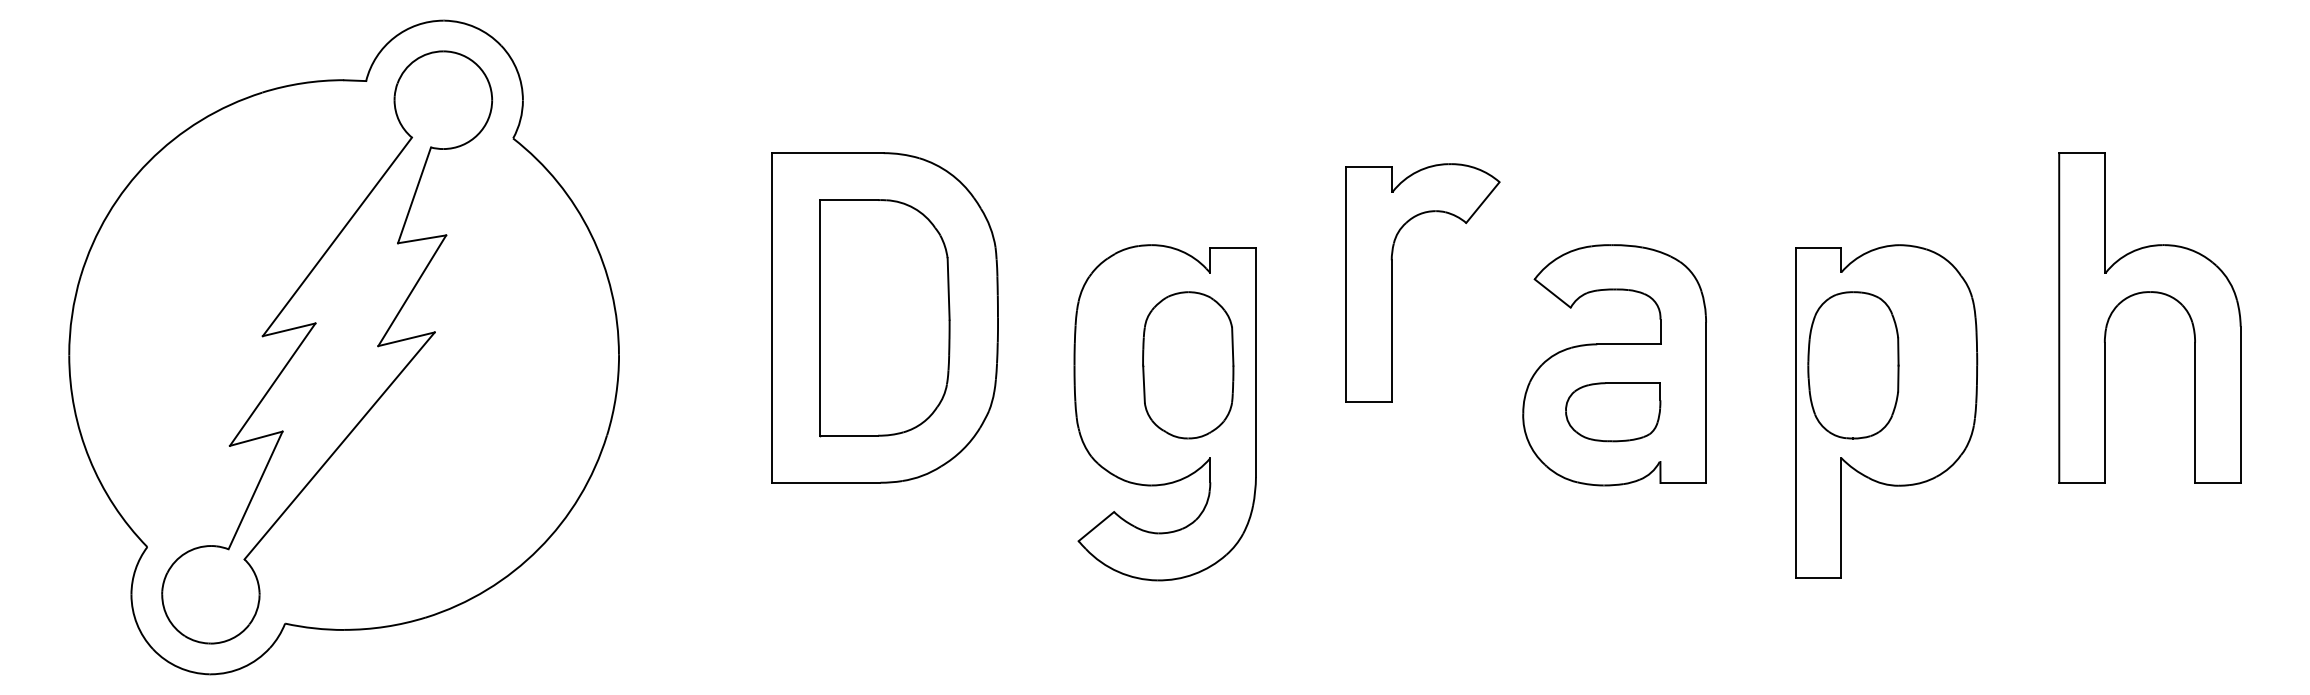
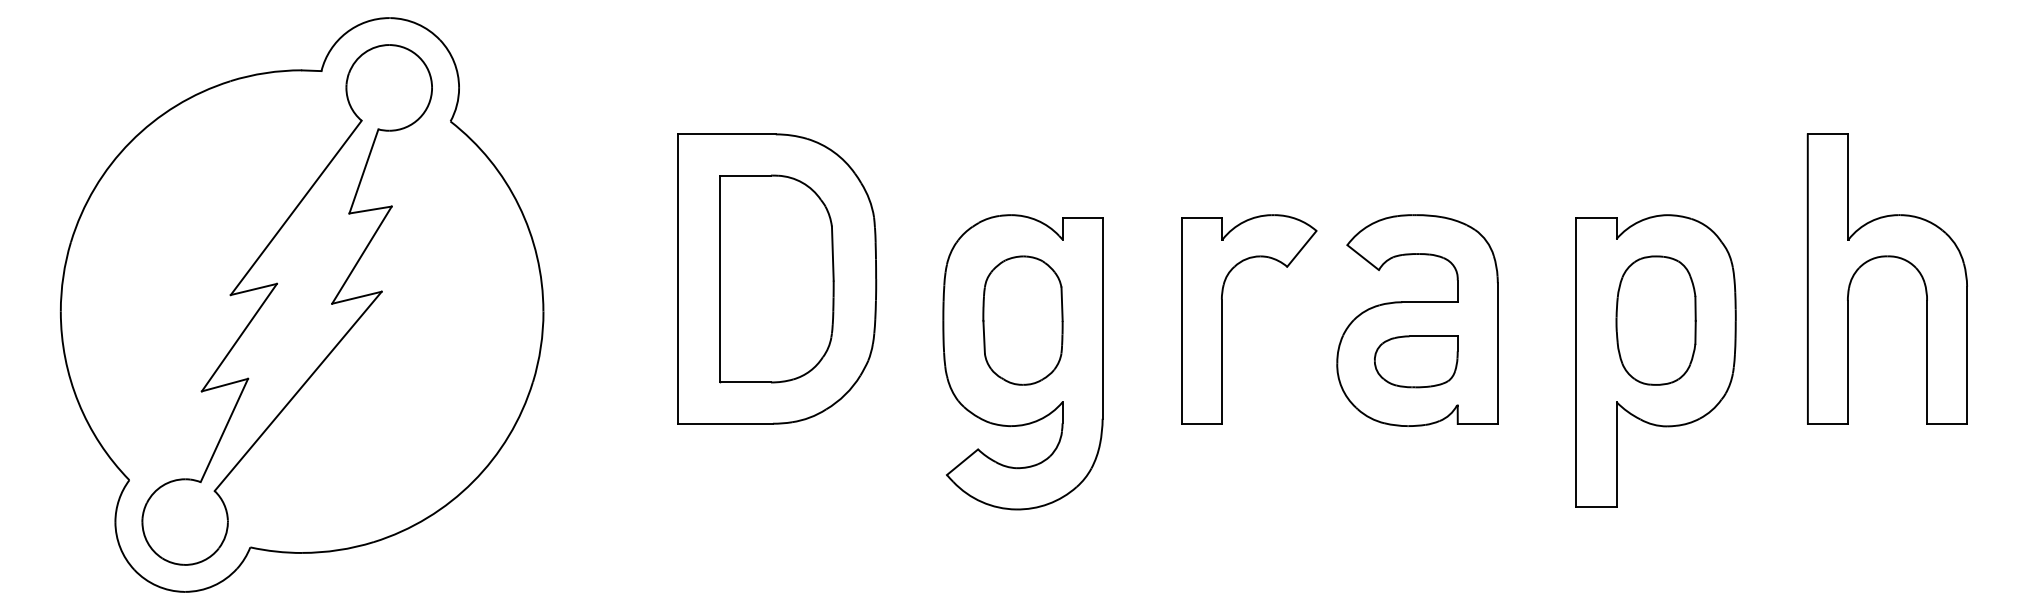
part: (1392, 282) -> (1222, 319), moved
part: (1188, 365) -> (1023, 320), moved
part: (1853, 365) -> (1656, 320), moved

